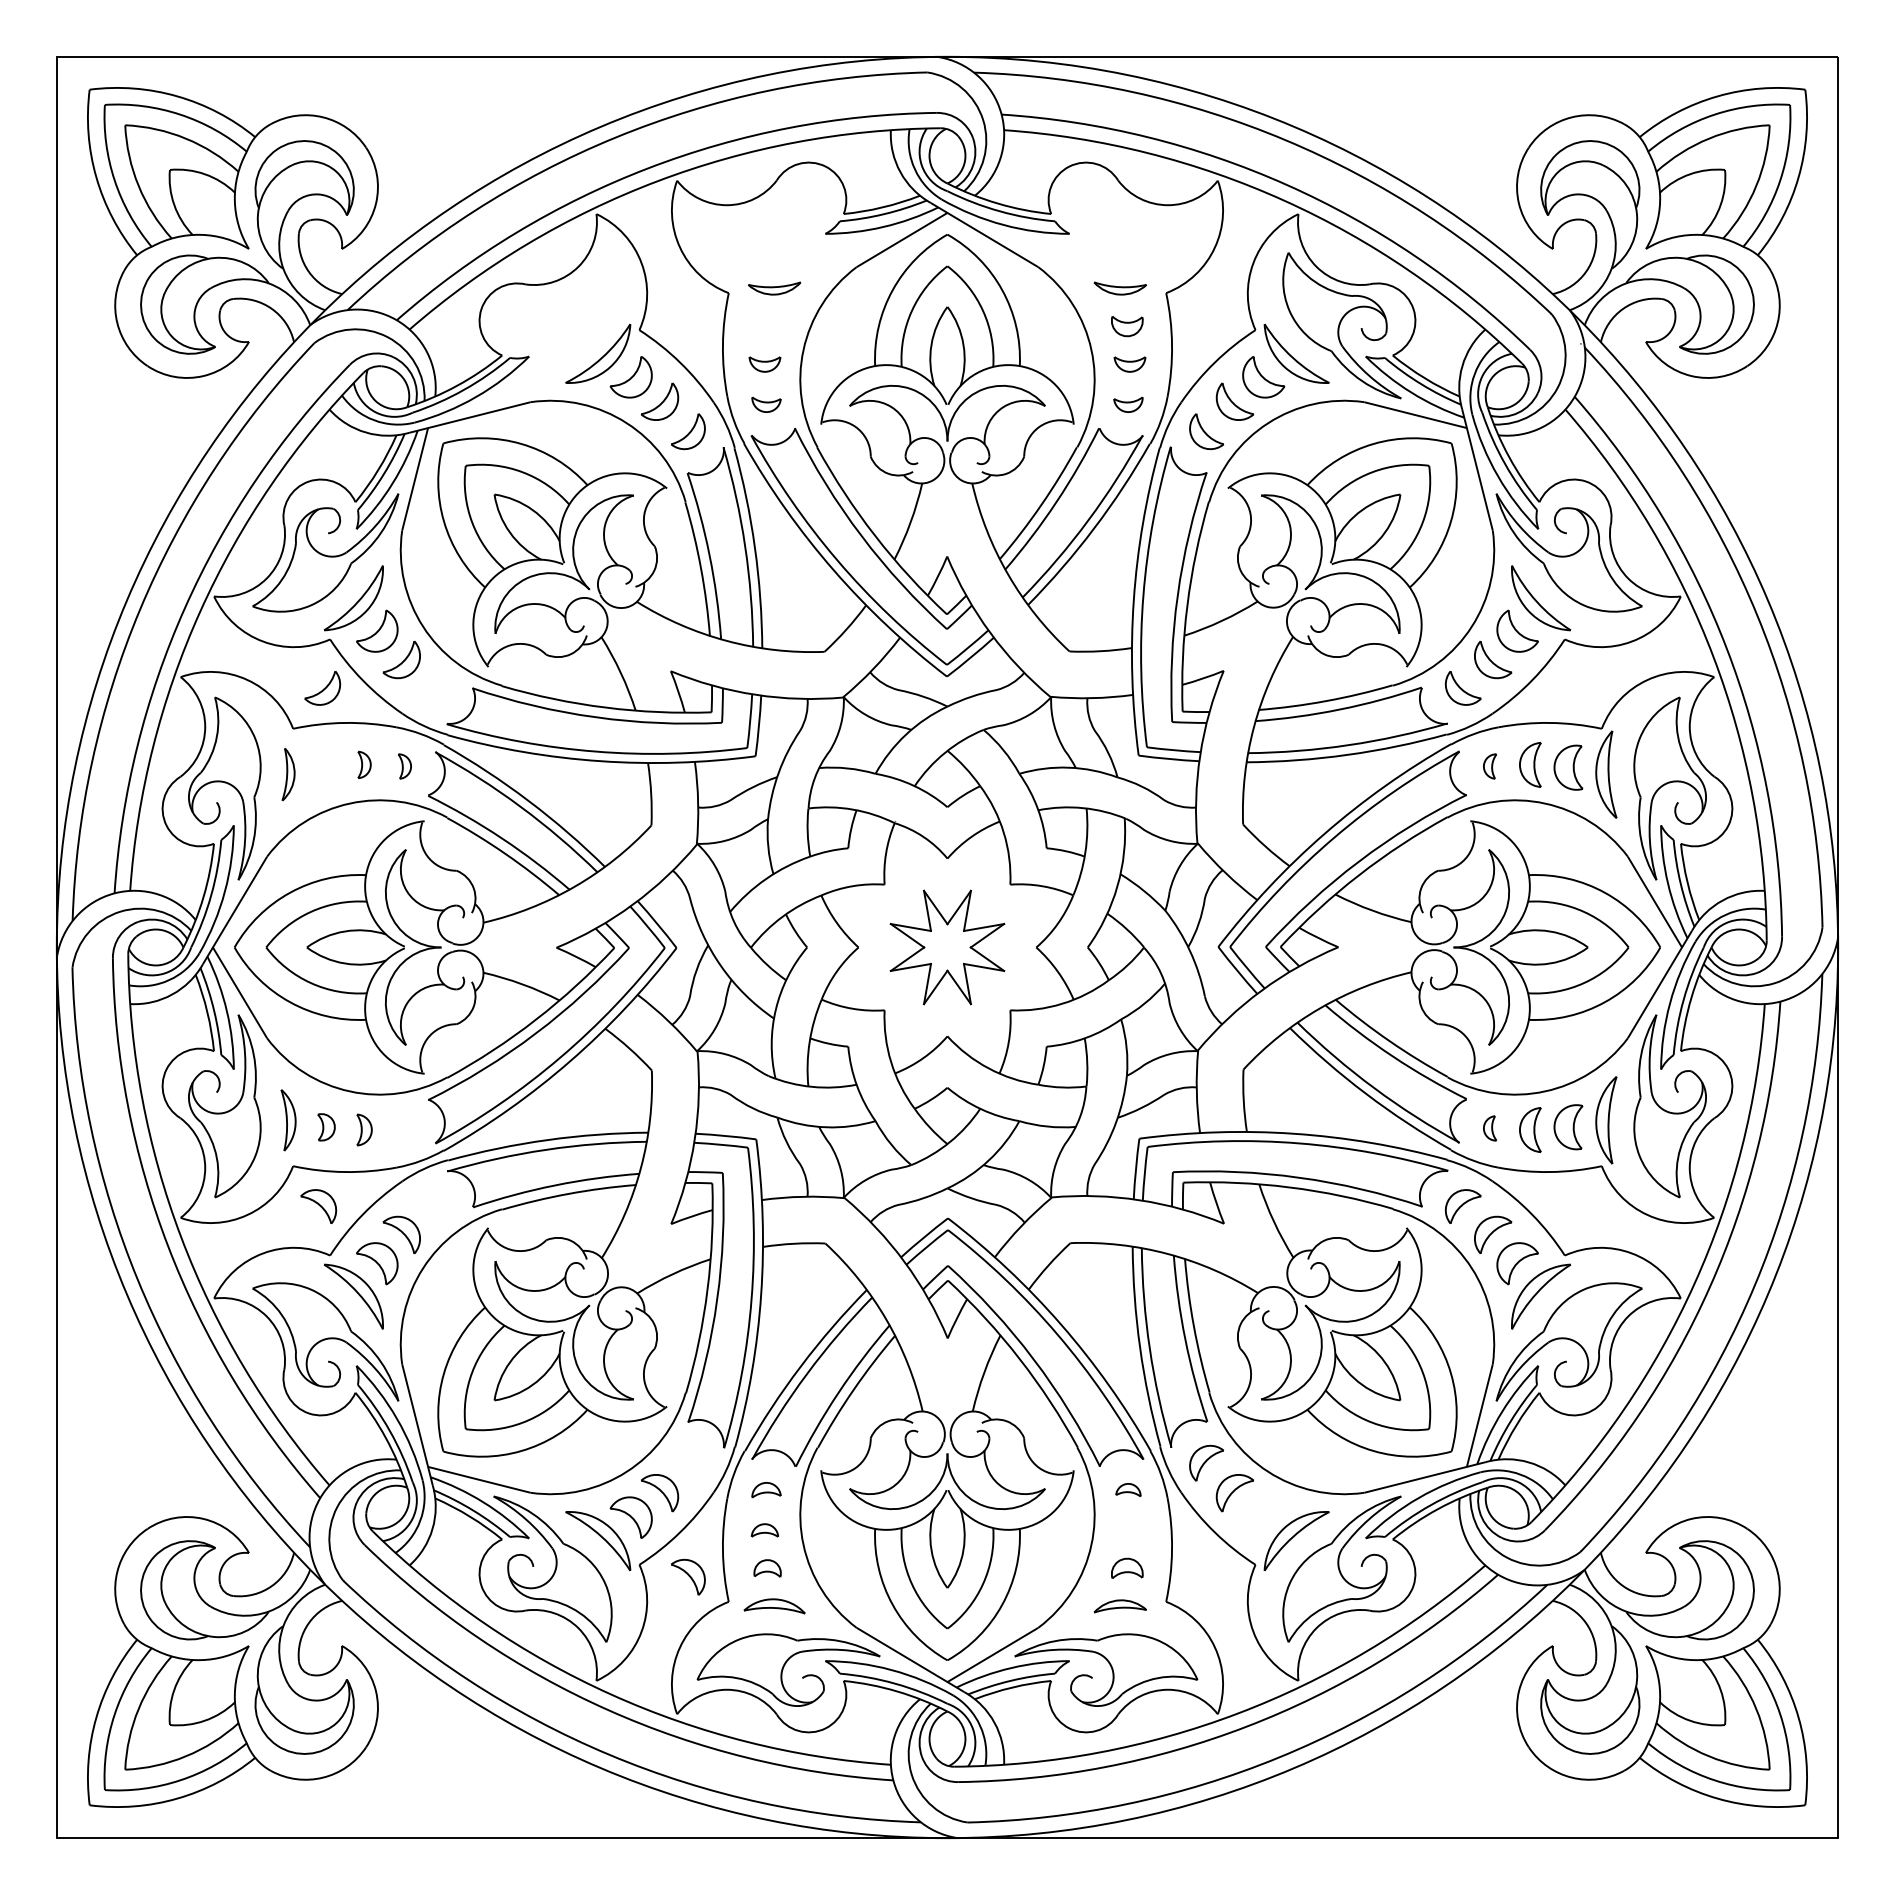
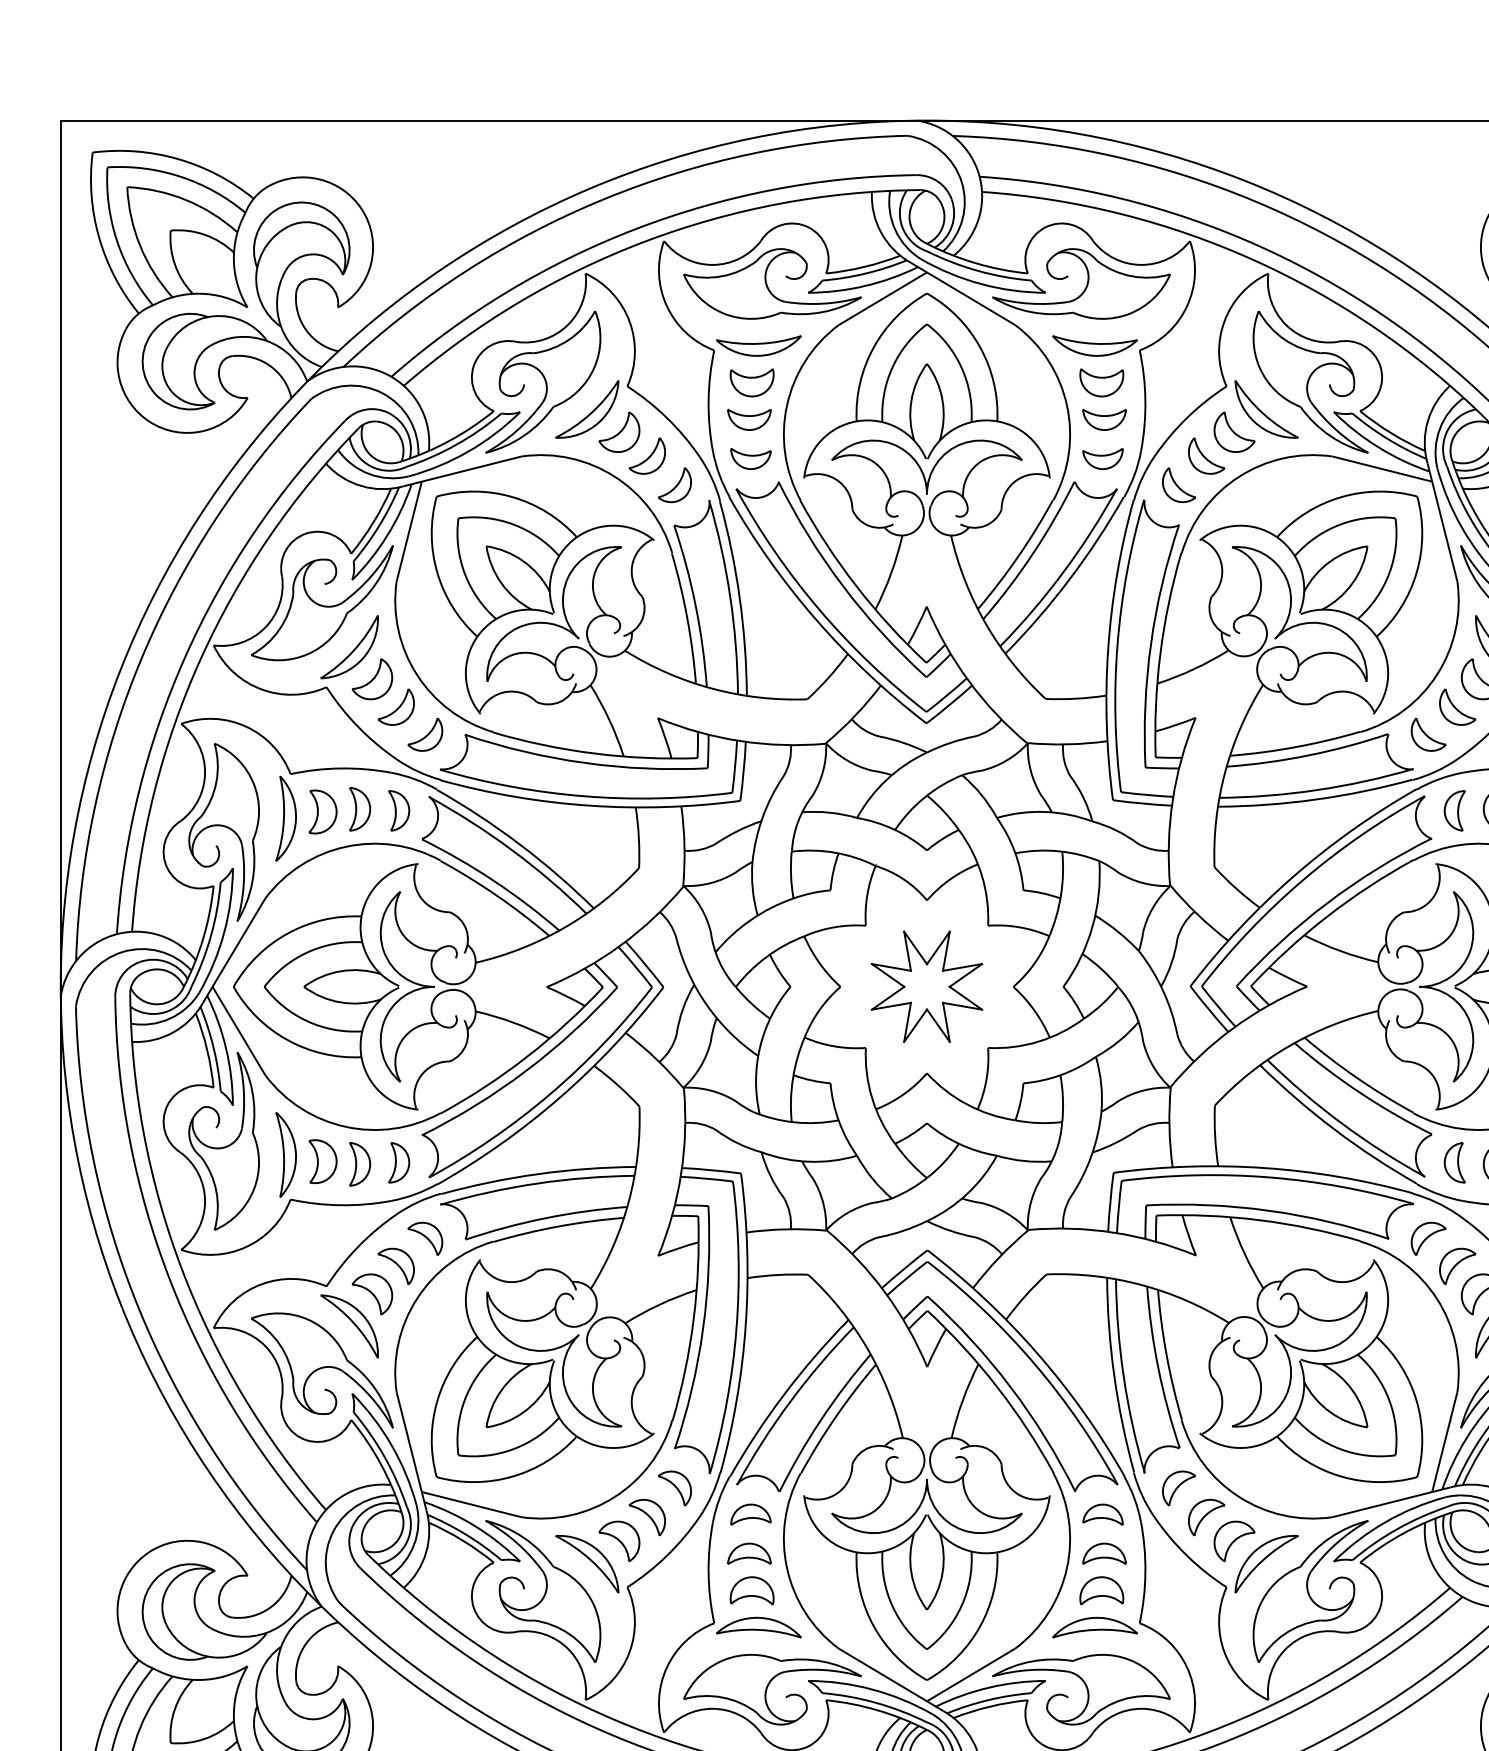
part: (788, 224) -> (772, 283), added
part: (1106, 224) -> (1081, 283), added
part: (774, 288) -> (758, 345), size x1.67
part: (1120, 288) -> (1095, 345), size x1.67
part: (552, 325) -> (542, 381), added
part: (767, 326) -> (751, 382), added
part: (1127, 326) -> (1102, 382), size x1.43
part: (764, 364) -> (749, 419), size x1.43
part: (1129, 364) -> (1104, 419), size x1.43
part: (766, 404) -> (750, 458), size x1.43
part: (1128, 404) -> (1103, 458), size x1.43
part: (322, 688) -> (425, 734), moved
part: (364, 764) -> (359, 808), size x1.67
part: (404, 766) -> (398, 810), size x1.67
part: (1489, 766) -> (1454, 810), size x1.67
part: (326, 767) -> (323, 811), added
part: (288, 774) -> (286, 818), size x1.67
part: (288, 1120) -> (286, 1155), size x1.43
part: (326, 1127) -> (323, 1161), size x1.67
part: (404, 1128) -> (398, 1162), added
part: (1489, 1128) -> (1454, 1162), size x1.67
part: (364, 1129) -> (359, 1163), size x1.43
part: (318, 1206) -> (425, 1238), moved
part: (766, 1489) -> (750, 1514), size x1.43
part: (1128, 1489) -> (1103, 1514), size x1.67
part: (1263, 1517) -> (1234, 1541), added
part: (764, 1530) -> (749, 1553), size x1.67
part: (1129, 1530) -> (1104, 1553), added
part: (767, 1568) -> (751, 1590), size x1.67
part: (1127, 1568) -> (1102, 1590), size x1.43
part: (688, 1576) -> (675, 1487), moved
part: (774, 1606) -> (758, 1627), size x1.43
part: (1120, 1606) -> (1095, 1627), size x1.67

